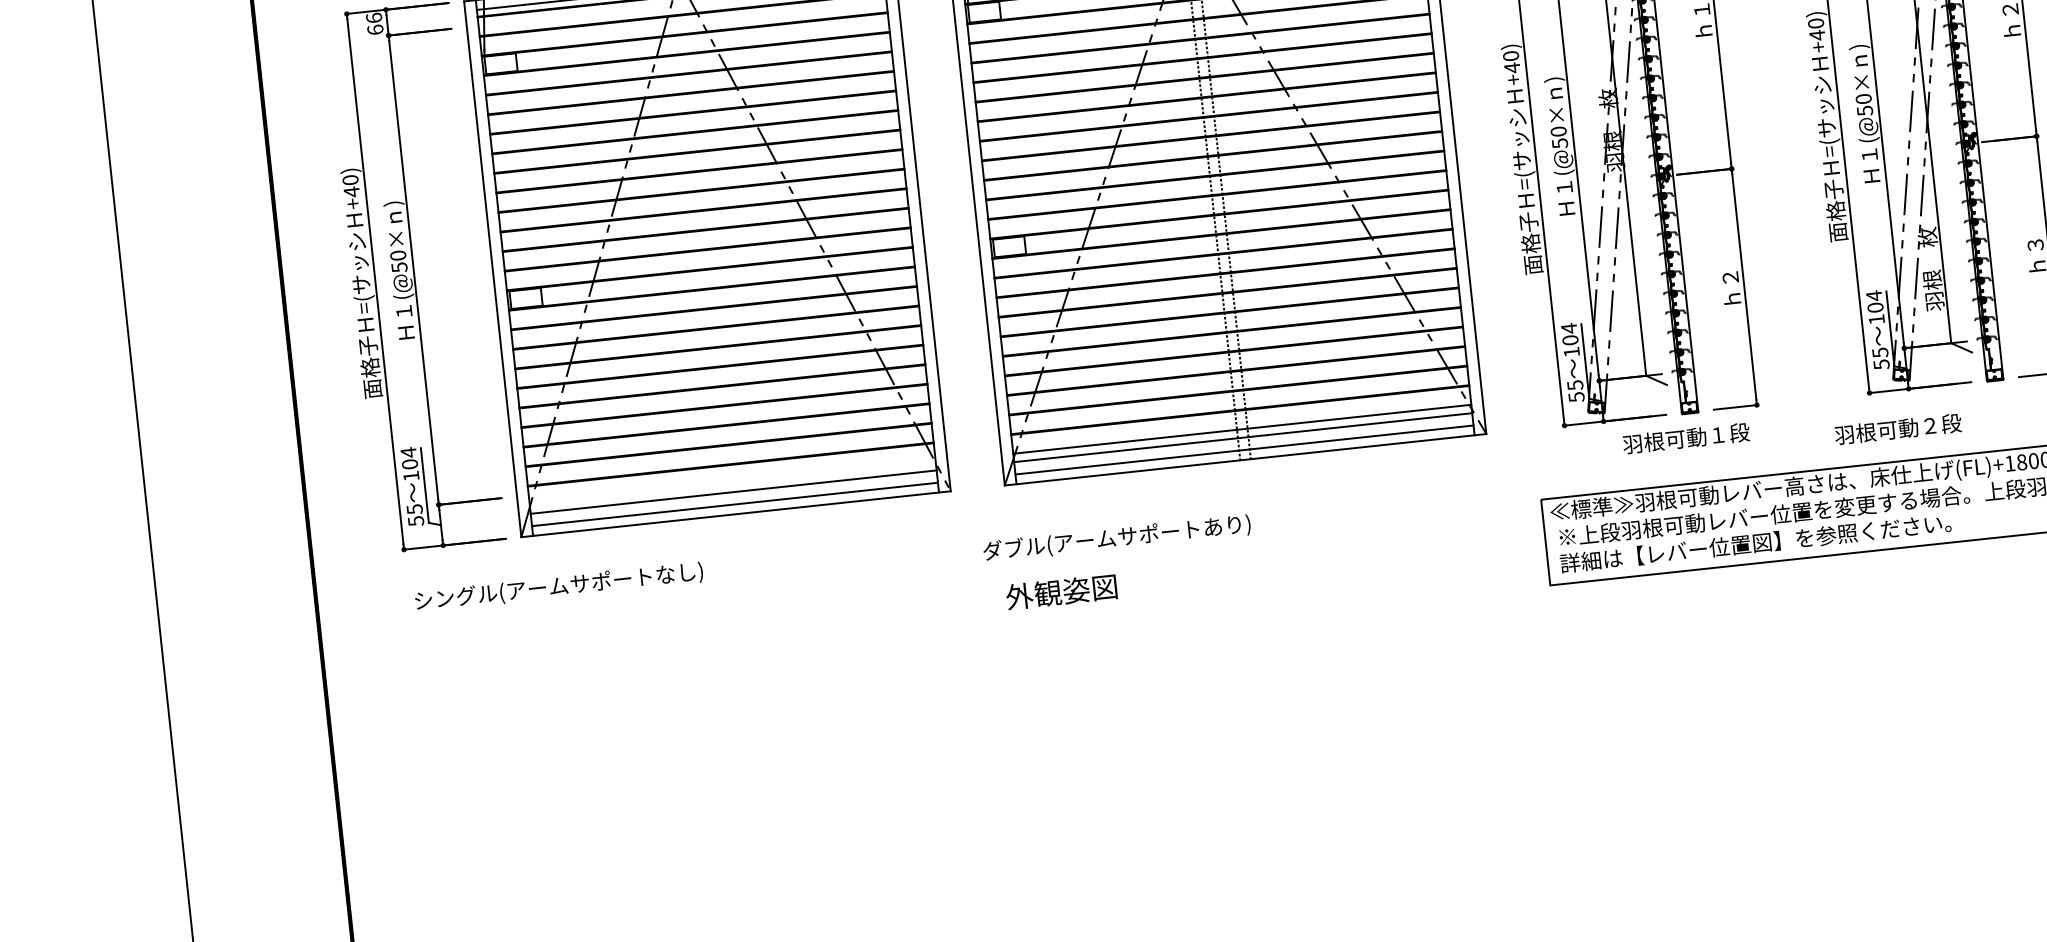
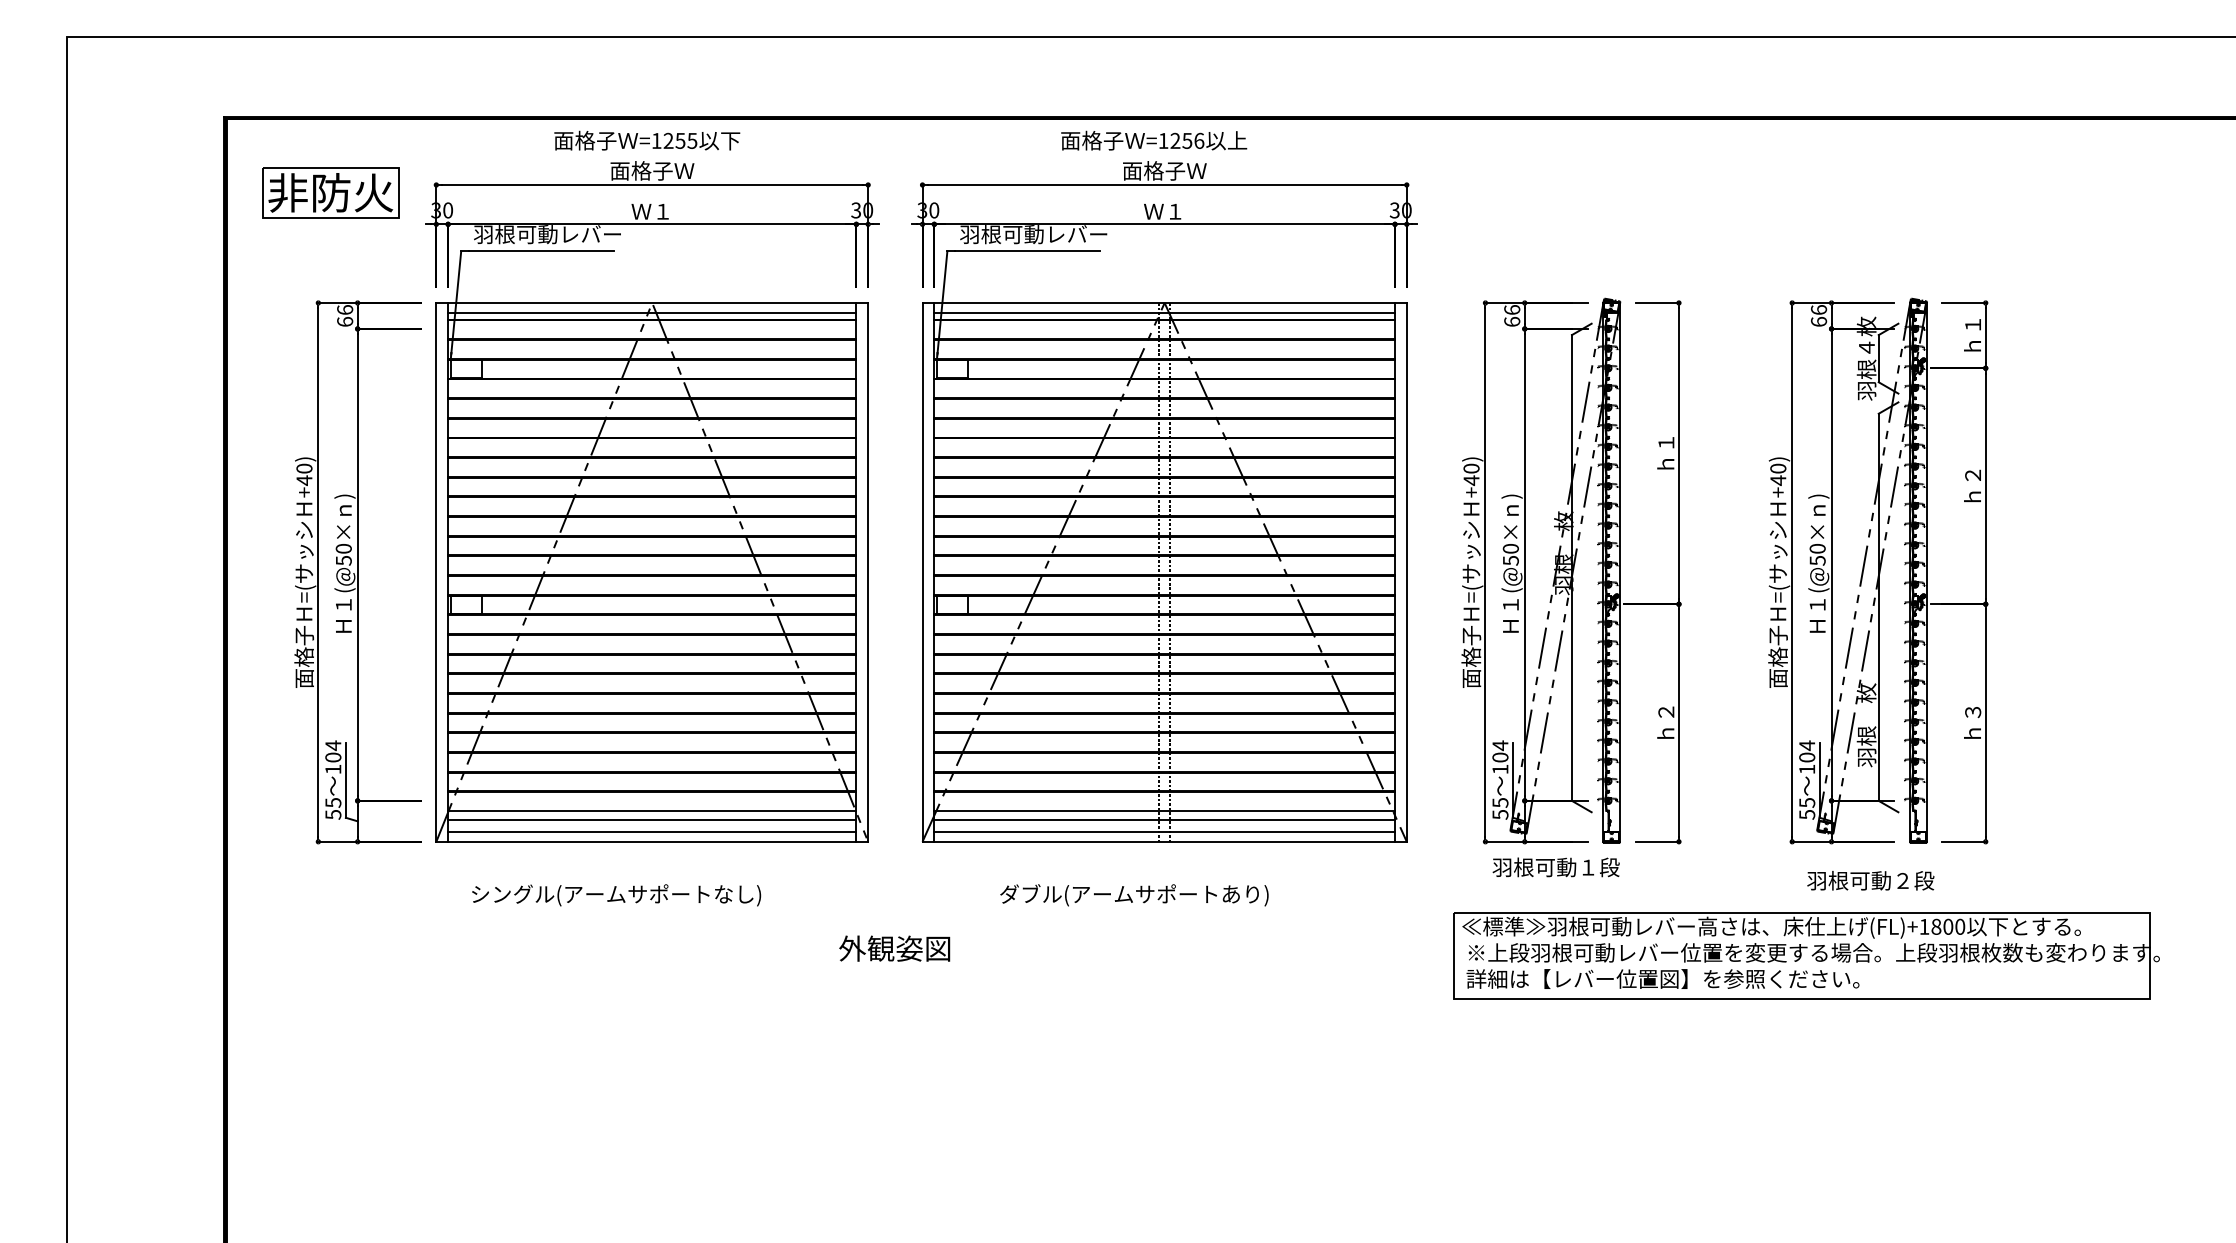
text: (1897, 428) -> (1870, 880), moved
text: (1685, 438) -> (1555, 867), moved
line: (733, 484) -> (652, 811), added
text: (1117, 538) -> (1134, 895), moved
text: (559, 587) -> (616, 895), moved
text: (1061, 591) -> (894, 948), moved

